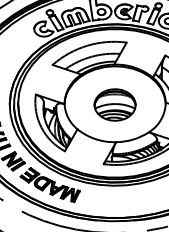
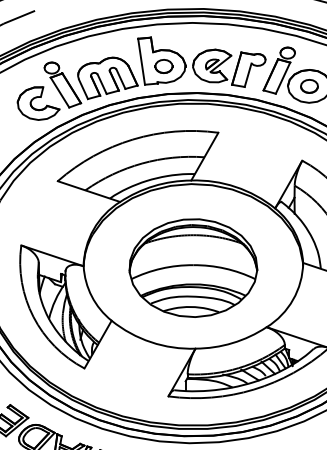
part: (114, 104) -> (191, 266), size x1.43

